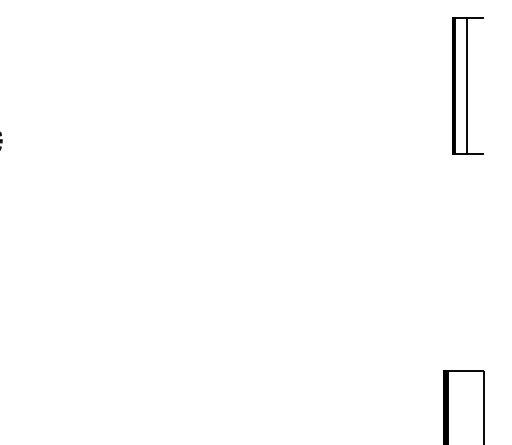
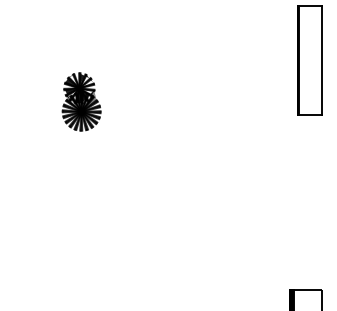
line: (467, 85) -> (322, 60), moved
part: (184, 137) -> (81, 101), added

